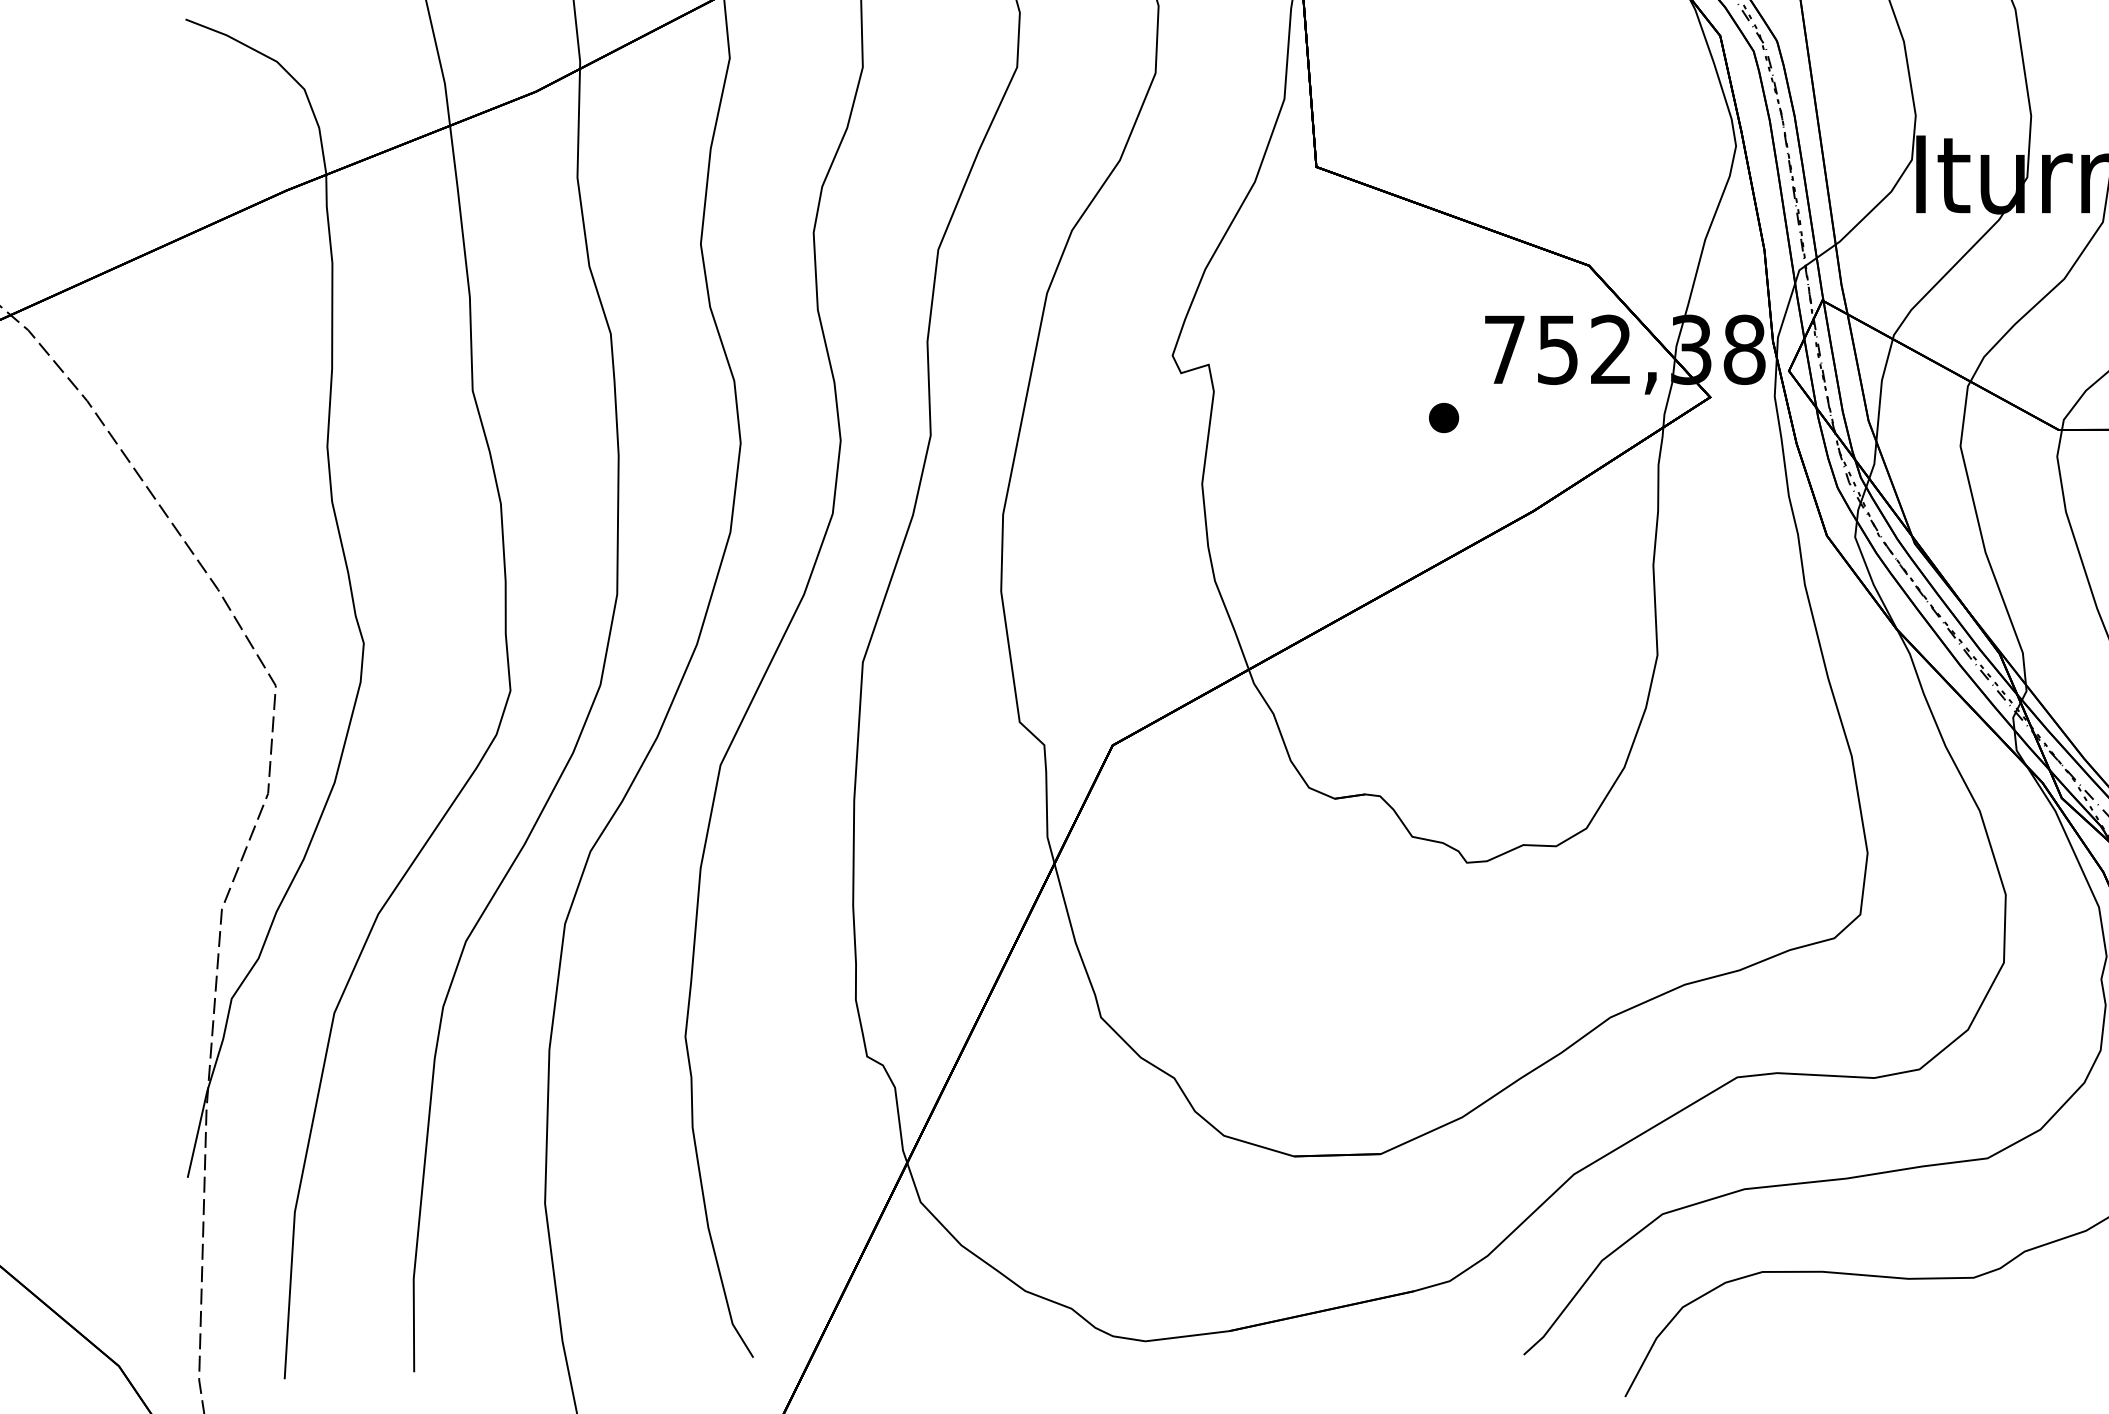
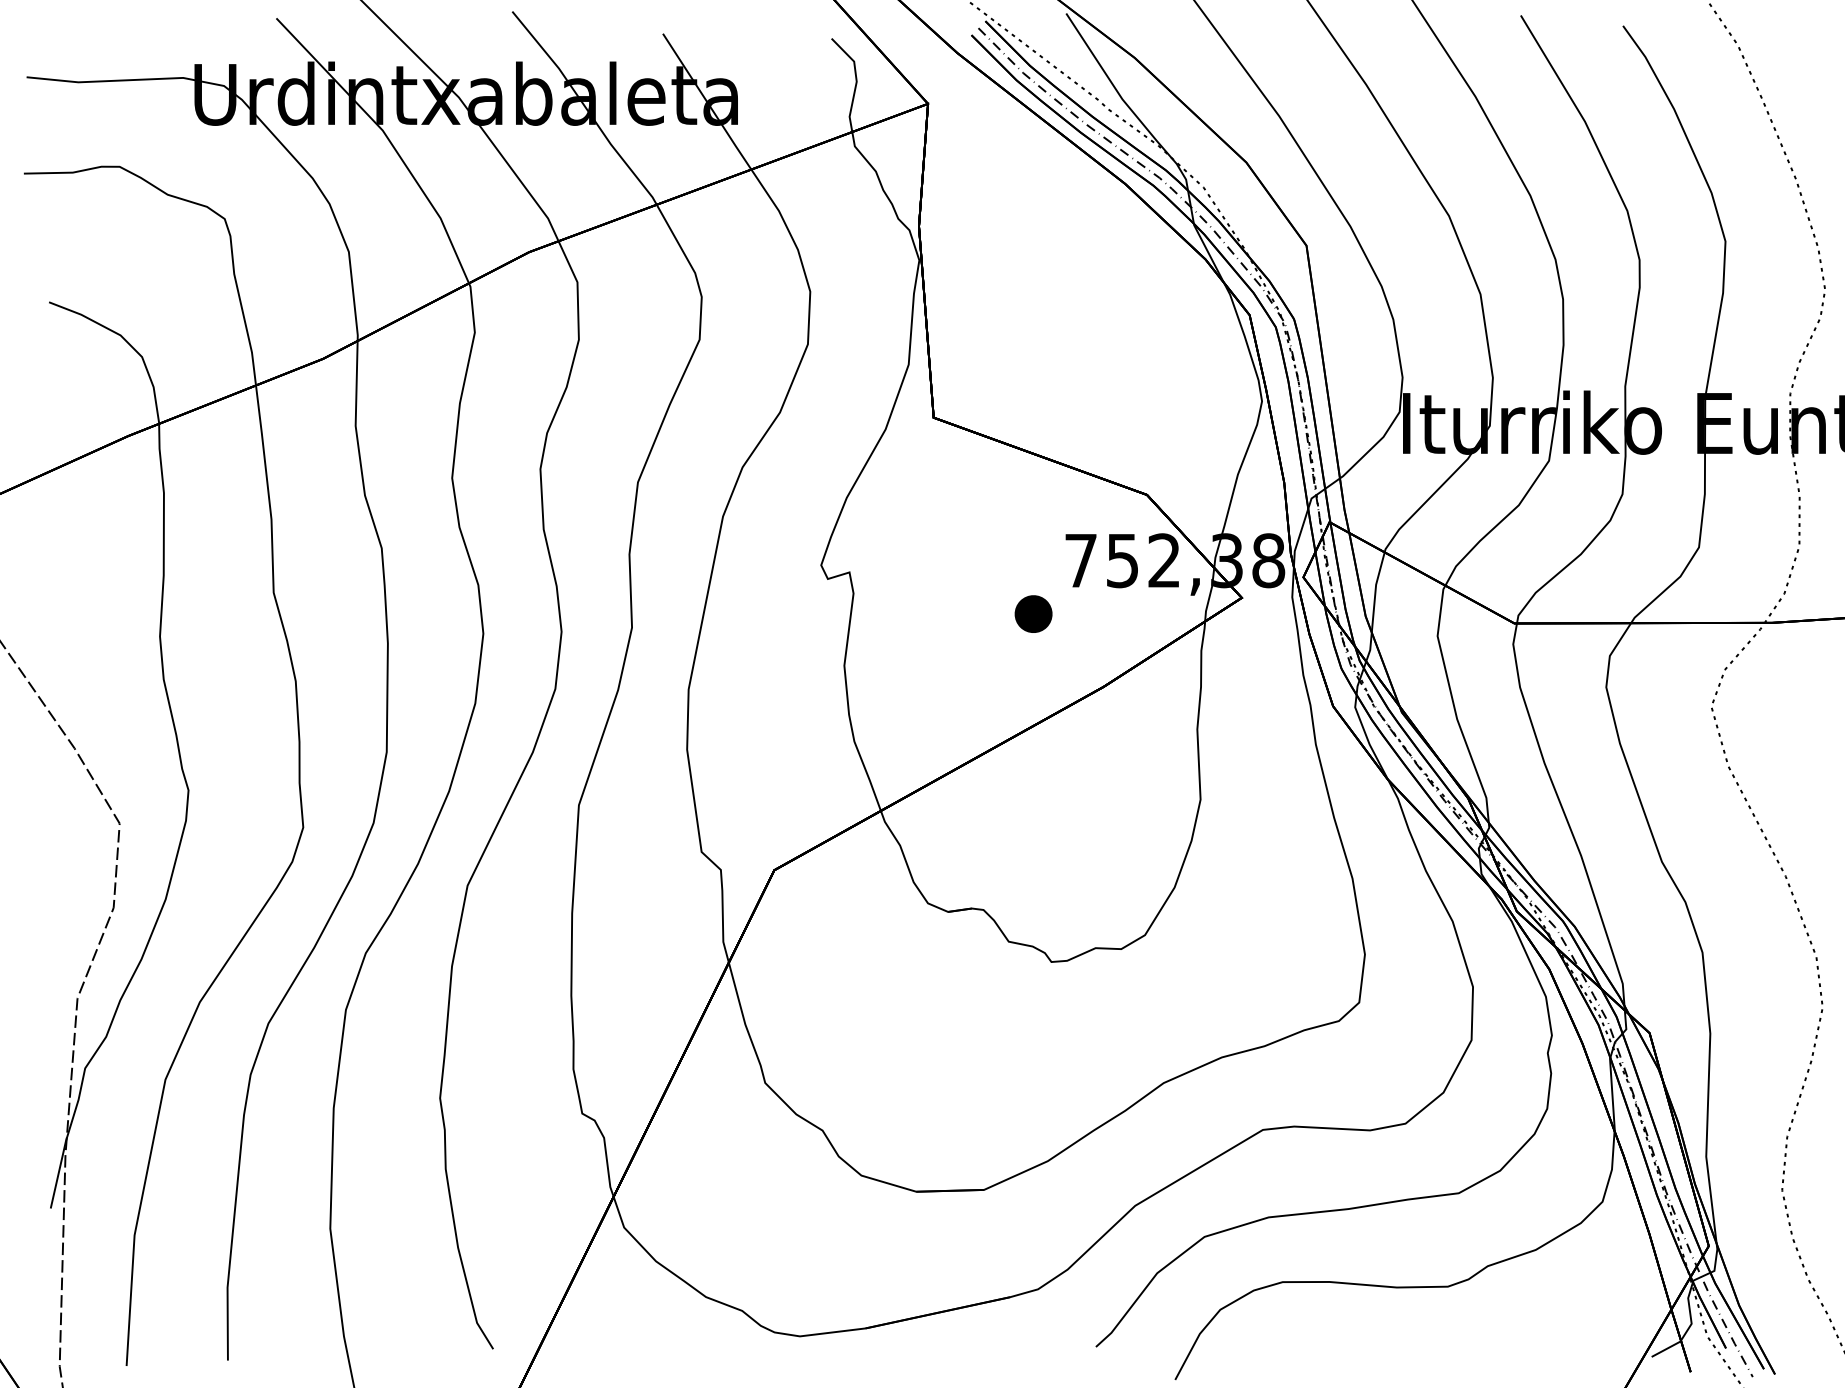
part: (1443, 417) -> (1033, 613), size x1.6

